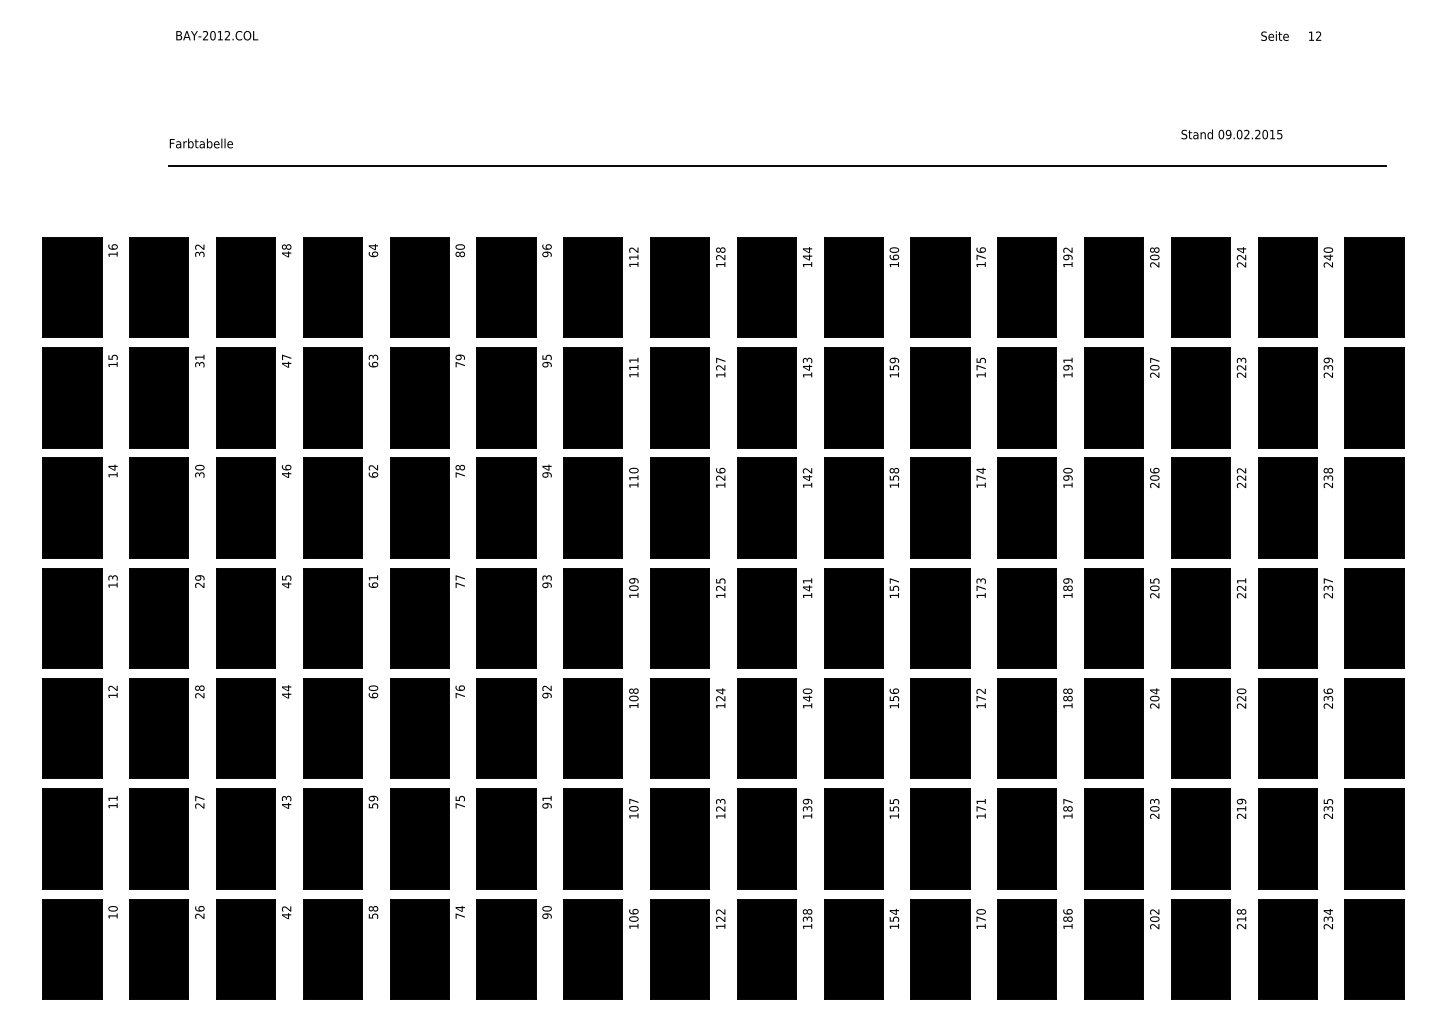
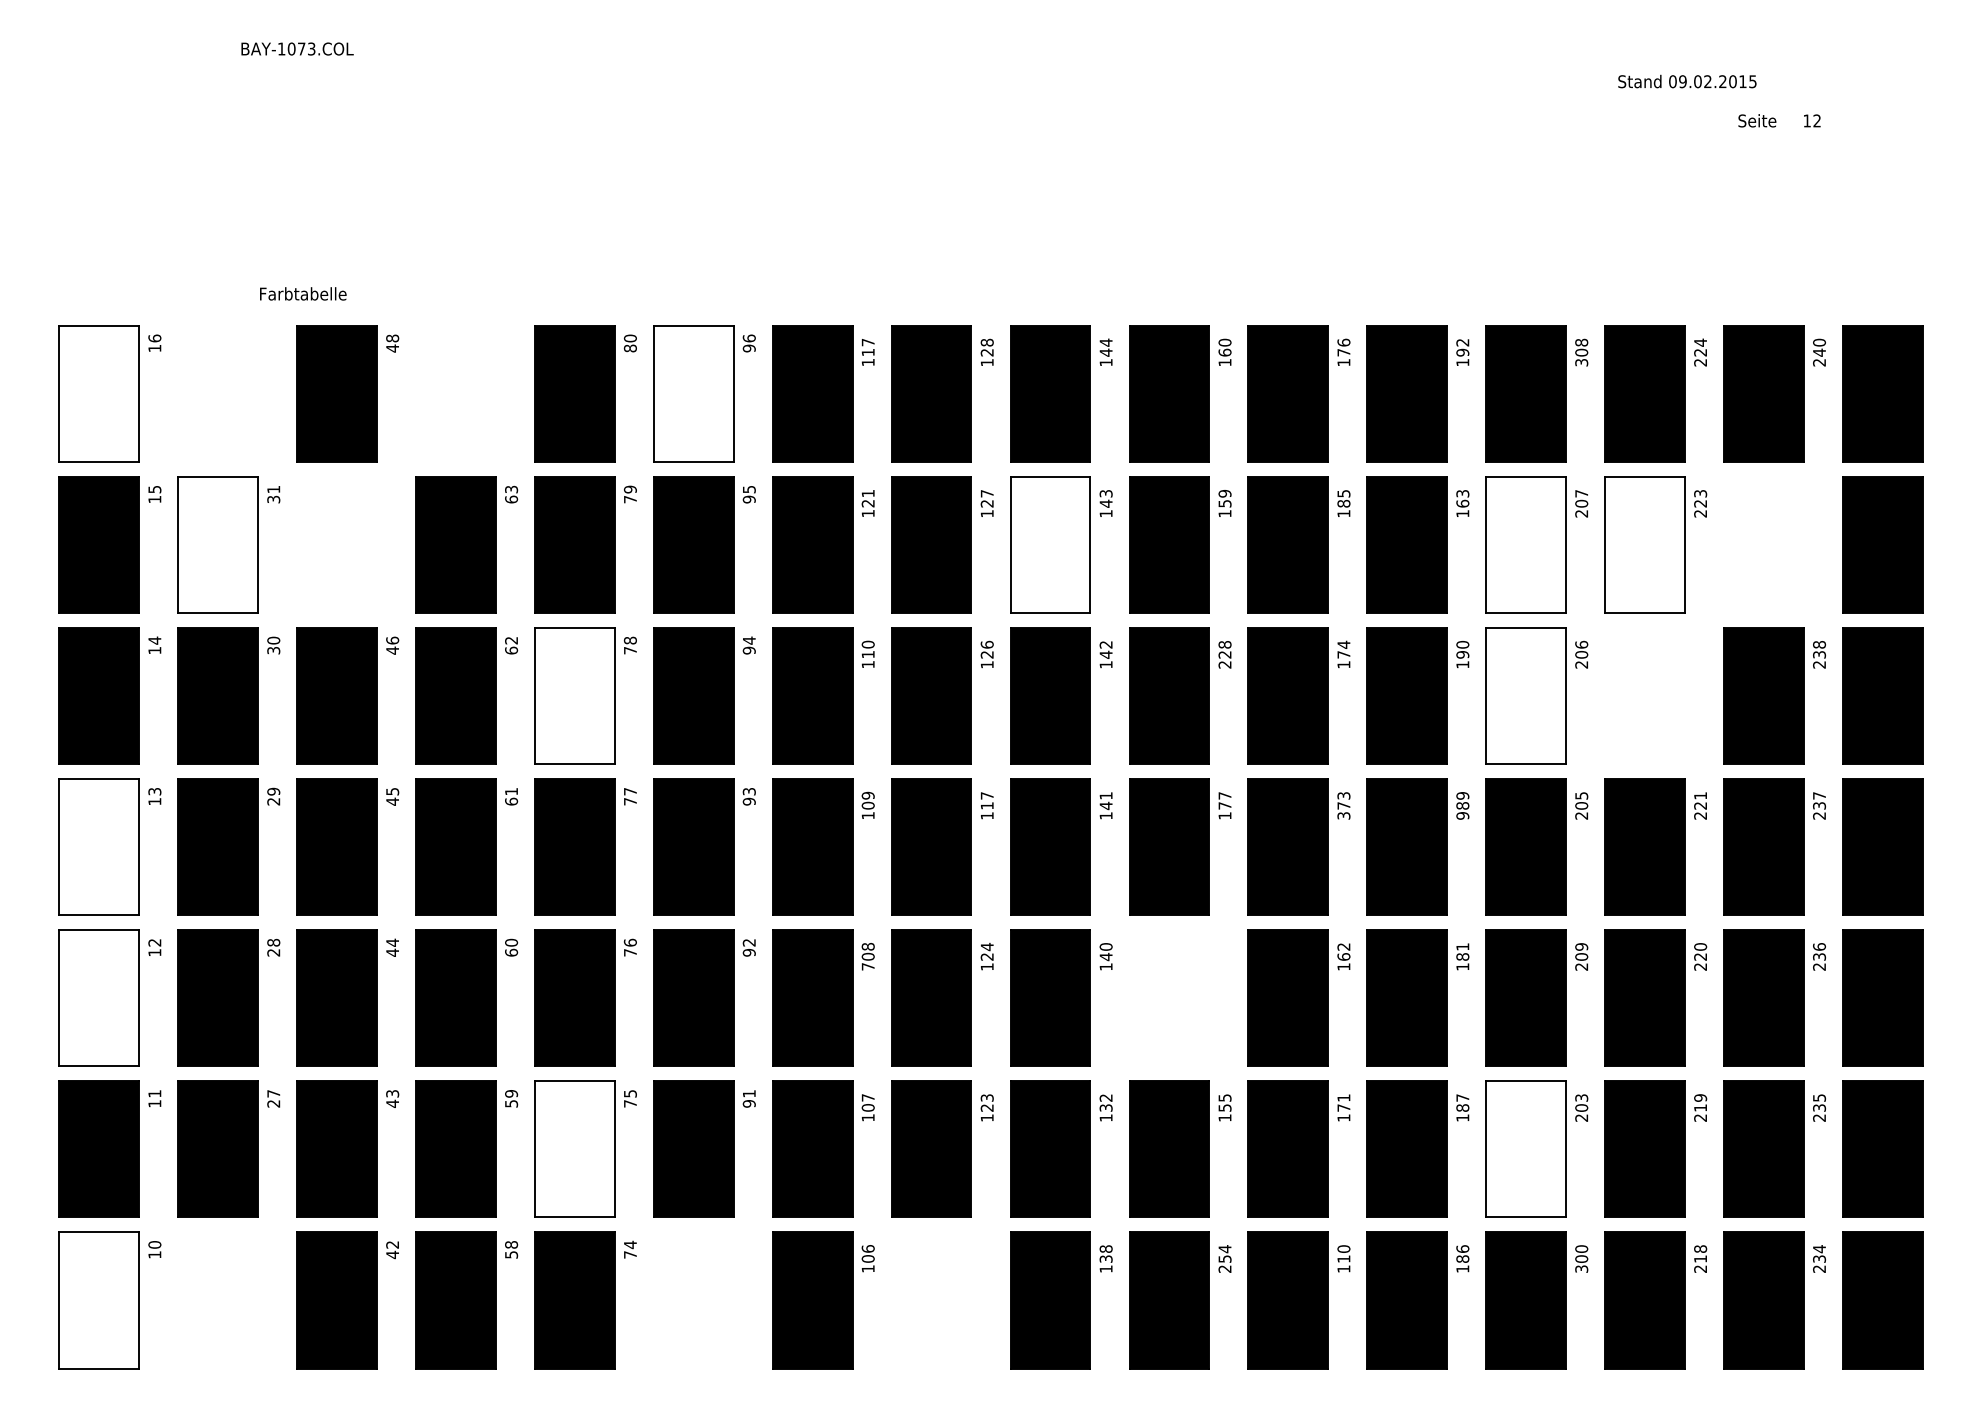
text: (216, 35) -> (296, 48), BAY-2012.COL -> BAY-1073.COL
text: (1291, 35) -> (1779, 119), moved
text: (1231, 134) -> (1686, 81), moved
text: (200, 143) -> (302, 293), moved
line: (776, 166) -> (1063, 228), removed
text: (633, 249) -> (867, 341), 112 -> 117
text: (1154, 264) -> (1581, 362), 208 -> 308
fill: (72, 287) -> (99, 393), removed
part: (166, 287) -> (228, 393), removed
part: (340, 287) -> (466, 393), removed
fill: (506, 287) -> (693, 393), removed
text: (1067, 363) -> (1462, 497), 191 -> 163
text: (633, 367) -> (867, 503), 111 -> 121
text: (980, 367) -> (1343, 503), 175 -> 185
fill: (159, 397) -> (218, 544), removed
part: (253, 397) -> (347, 544), removed
fill: (766, 397) -> (1049, 544), removed
fill: (1114, 397) -> (1526, 544), removed
fill: (1200, 397) -> (1644, 544), removed
part: (1295, 397) -> (1774, 544), removed
text: (894, 481) -> (1225, 659), 158 -> 228
fill: (419, 507) -> (574, 695), removed
fill: (1114, 507) -> (1526, 695), removed
part: (1208, 507) -> (1655, 695), removed
text: (720, 584) -> (986, 800), 125 -> 117
text: (894, 587) -> (1225, 804), 157 -> 177
text: (980, 595) -> (1343, 815), 173 -> 373
text: (1067, 595) -> (1462, 815), 189 -> 989
fill: (72, 618) -> (99, 847), removed
text: (1067, 690) -> (1462, 945), 188 -> 181
text: (1154, 691) -> (1581, 947), 204 -> 209
text: (980, 698) -> (1343, 956), 172 -> 162
text: (633, 705) -> (867, 966), 108 -> 708
fill: (72, 728) -> (99, 997), removed
part: (861, 728) -> (1180, 997), removed
text: (807, 801) -> (1106, 1097), 139 -> 132
fill: (419, 838) -> (574, 1148), removed
fill: (1114, 838) -> (1526, 1148), removed
text: (980, 918) -> (1343, 1258), 170 -> 110
text: (1154, 919) -> (1581, 1259), 202 -> 300
text: (893, 926) -> (1223, 1269), 154 -> 254
fill: (72, 949) -> (99, 1300), removed
part: (166, 949) -> (228, 1300), removed
part: (513, 949) -> (703, 1300), removed
part: (687, 949) -> (941, 1300), removed

